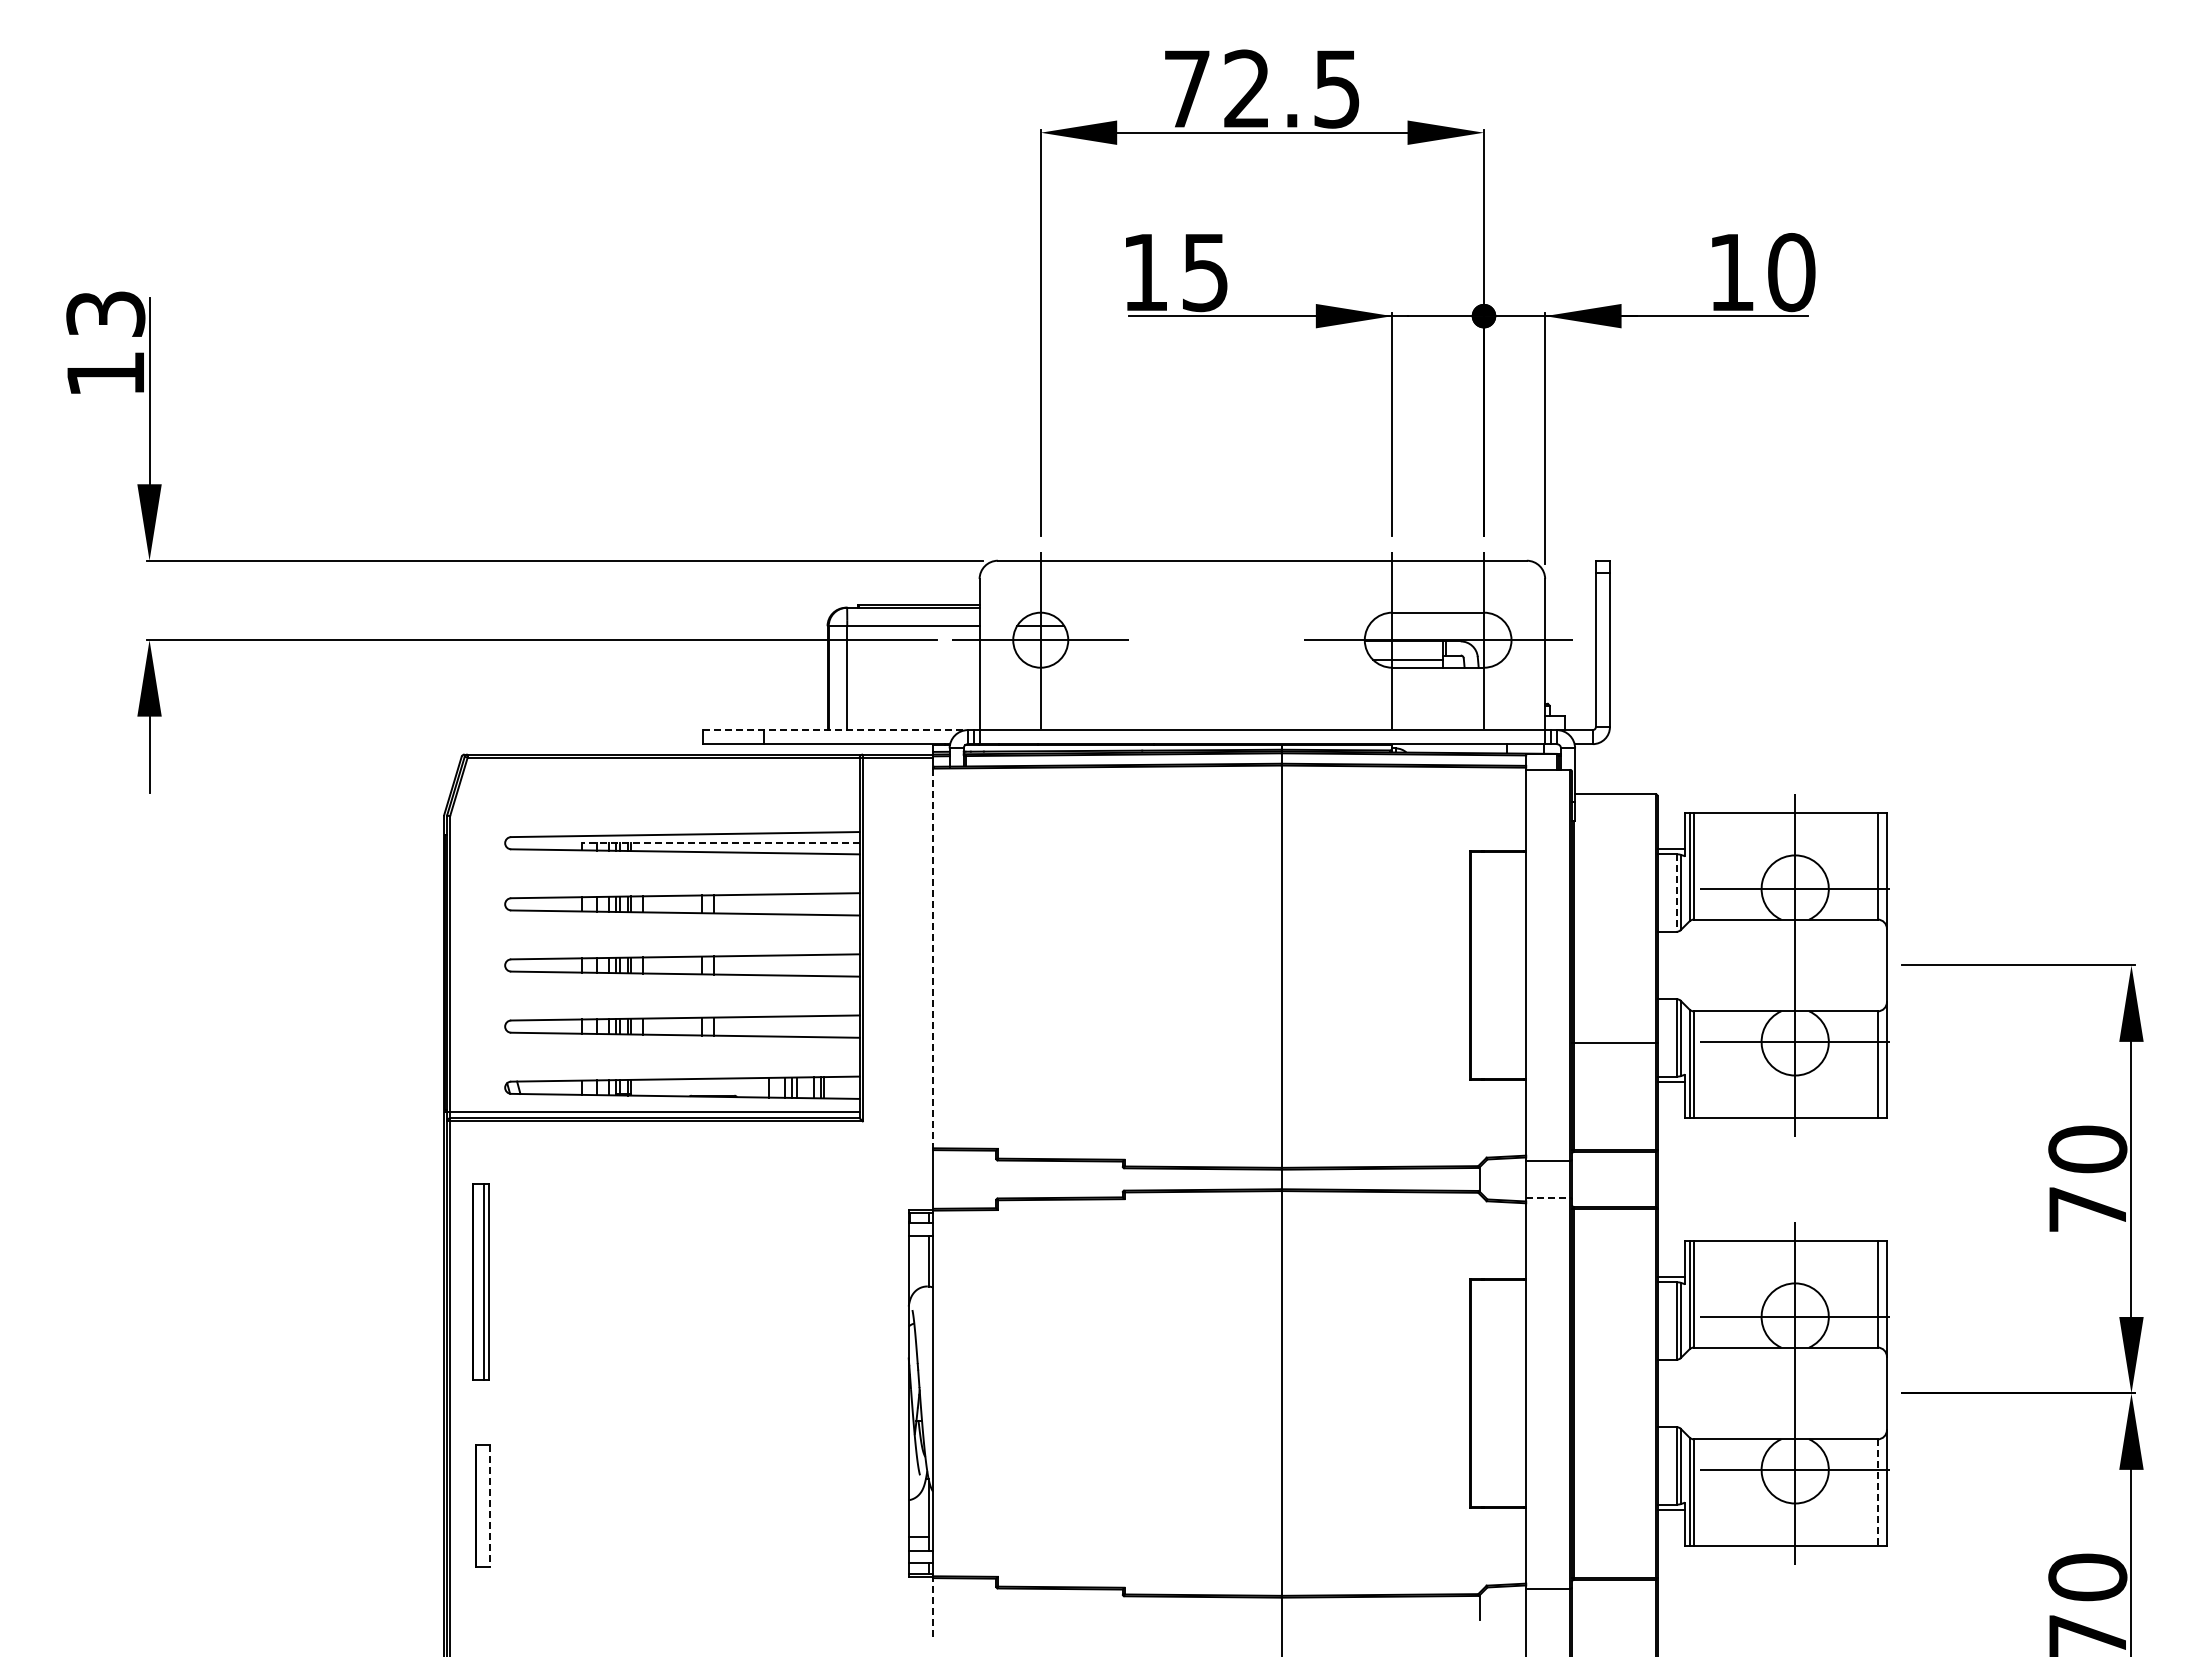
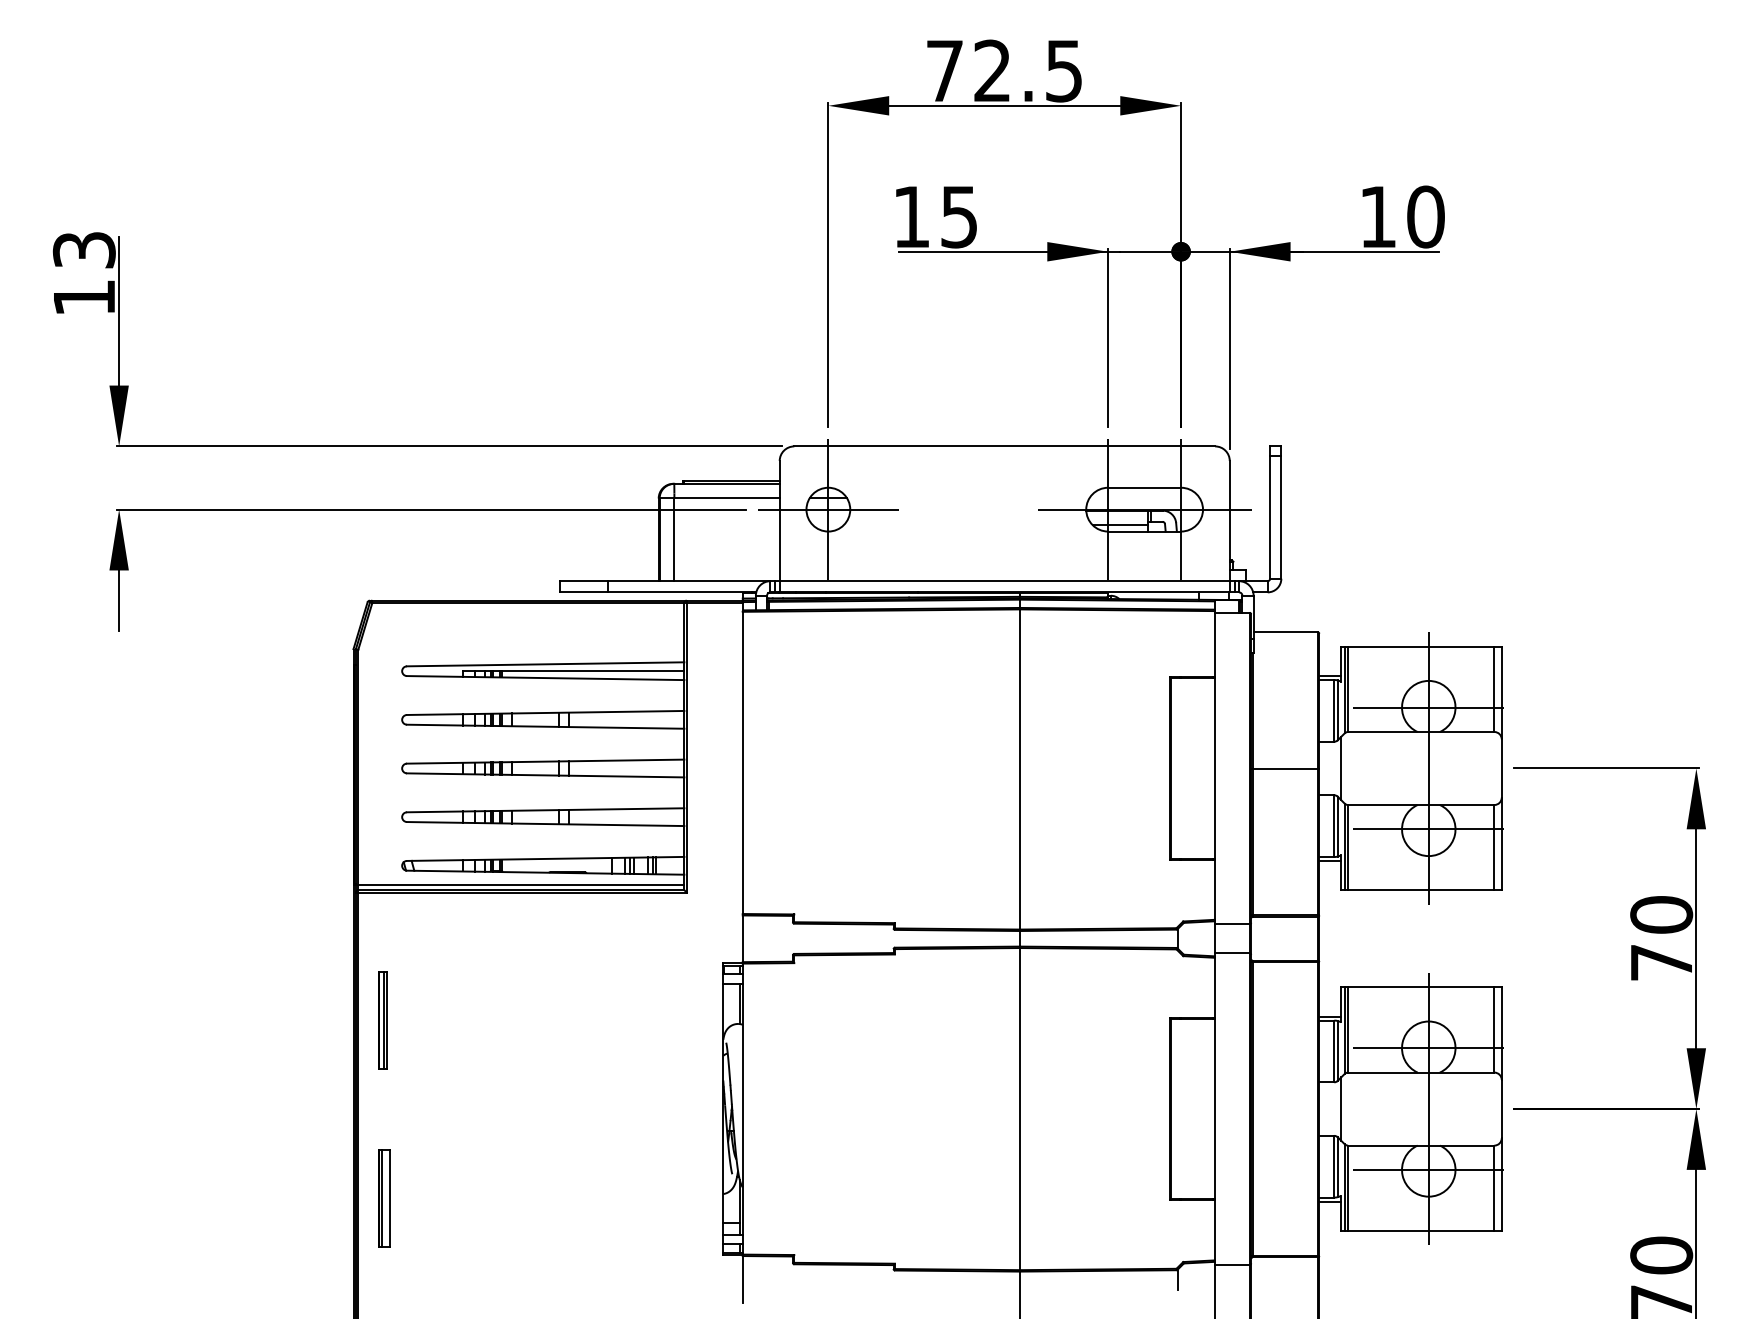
line: (835, 730) -> (665, 581), dashed -> solid
line: (720, 843) -> (573, 671), dashed -> solid
line: (1676, 893) -> (1334, 711), dashed -> solid
line: (933, 959) -> (743, 763), dashed -> solid
line: (1685, 965) -> (1341, 768), added
line: (1614, 1043) -> (1284, 768), moved
line: (1548, 1197) -> (1232, 953), dashed -> solid
part: (480, 1281) -> (382, 1019), size x0.62
line: (1685, 1393) -> (1341, 1109), added
line: (1877, 1493) -> (1494, 1188), dashed -> solid
line: (480, 1505) -> (382, 1198), added
line: (489, 1506) -> (389, 1199), dashed -> solid
line: (933, 1606) -> (743, 1278), dashed -> solid

